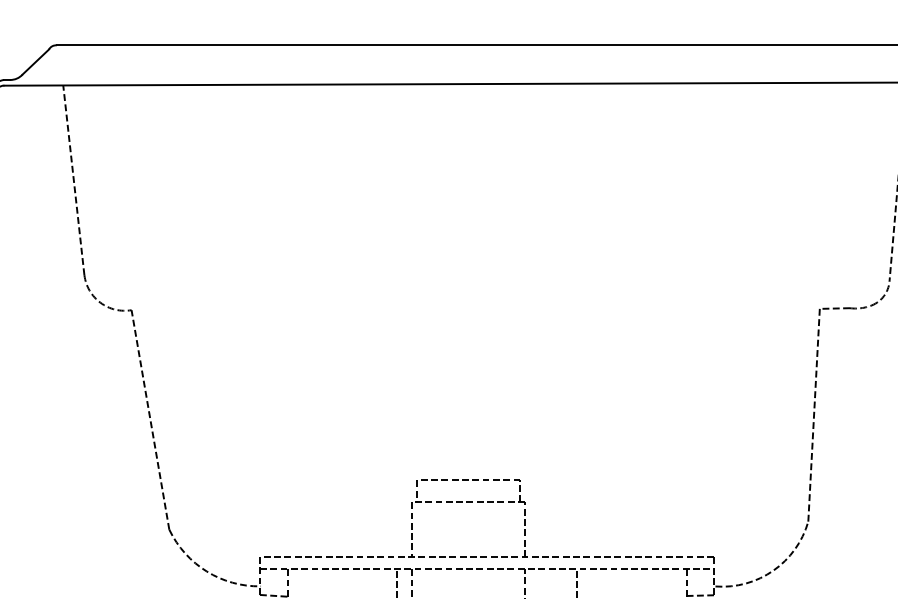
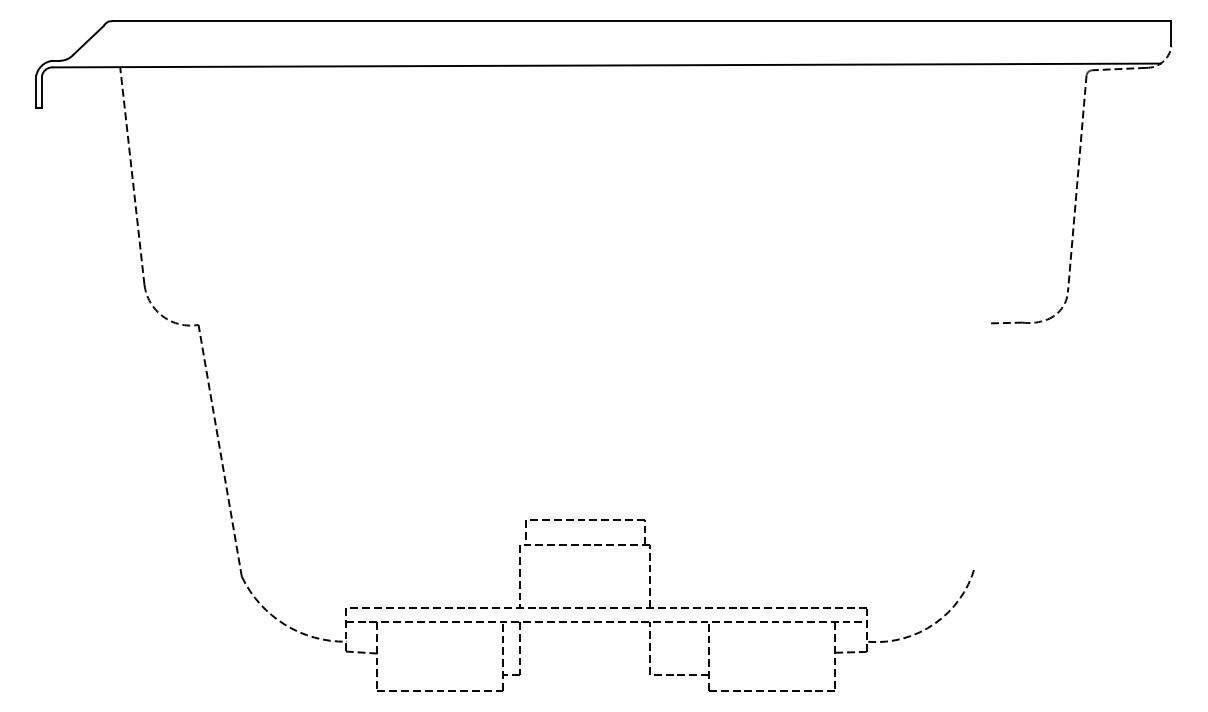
line: (814, 415) -> (981, 445), removed

